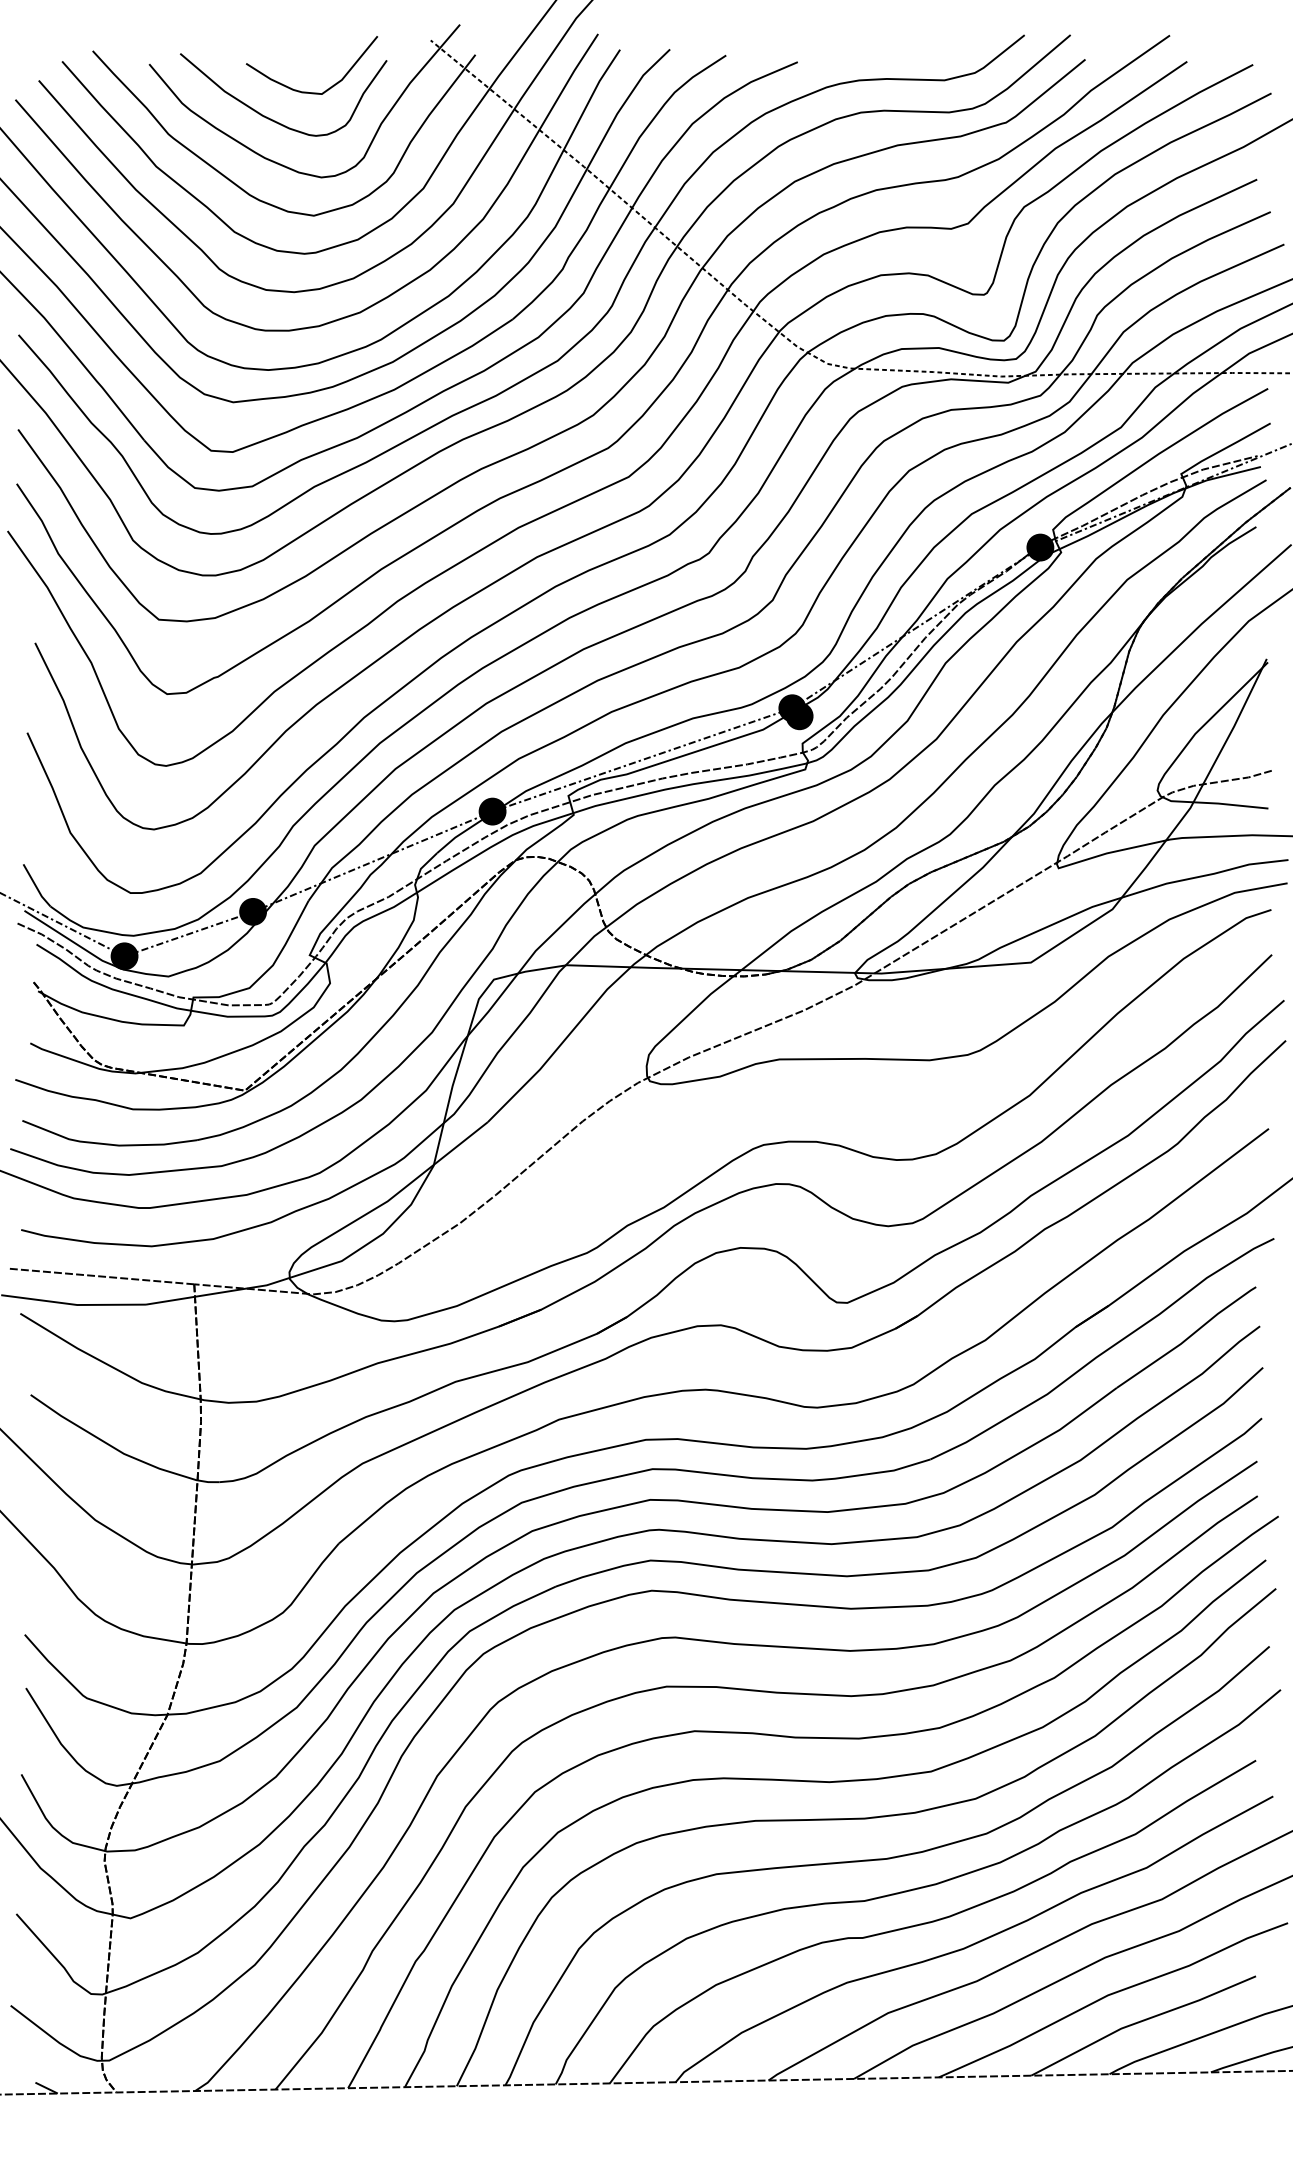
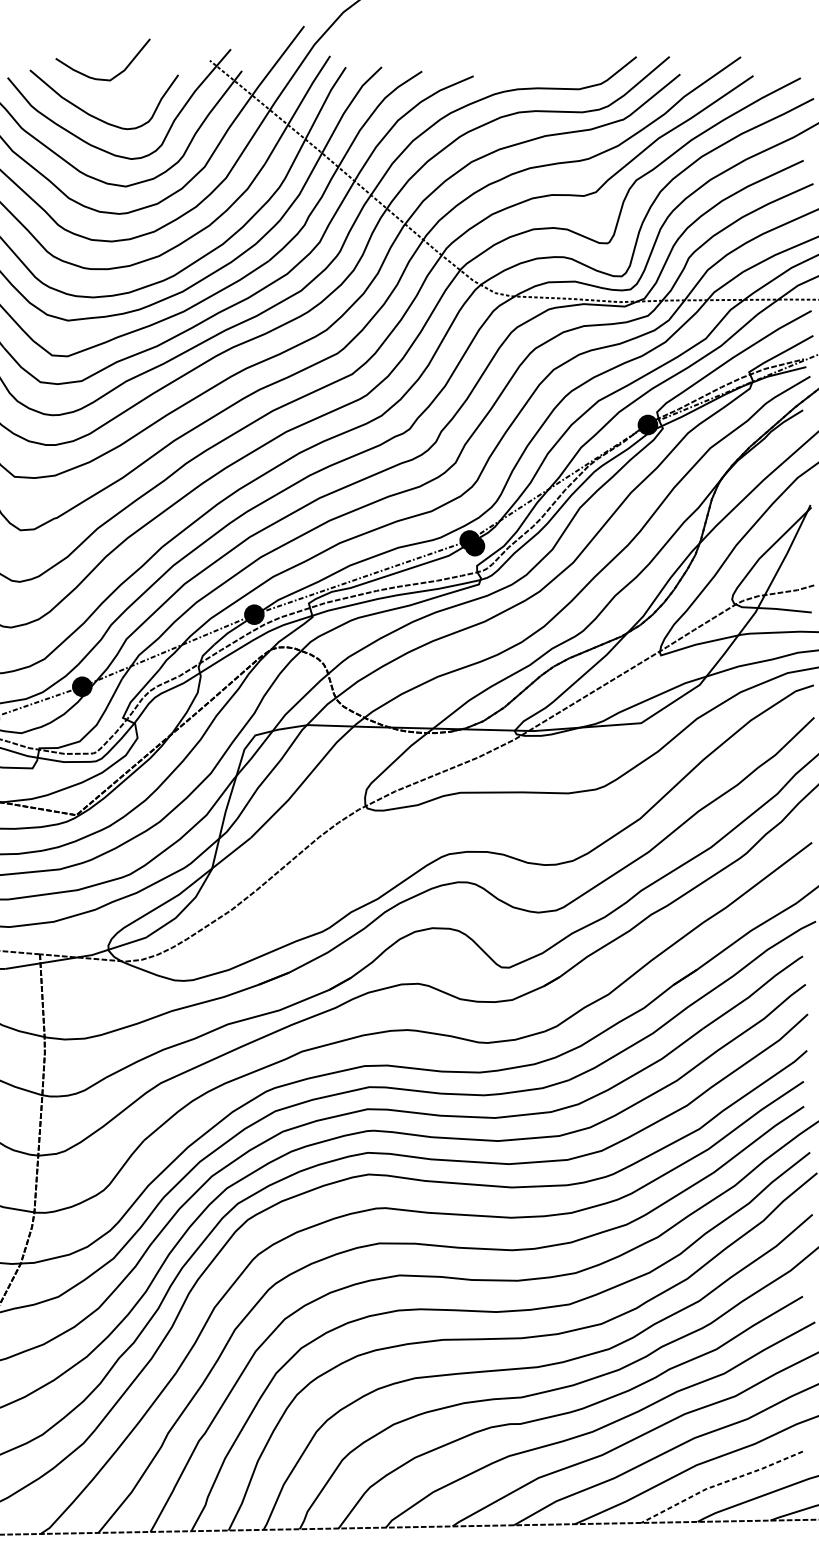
curve: (307, 91) -> (99, 78), moved
line: (1141, 2021) -> (720, 1484), solid -> dashed

